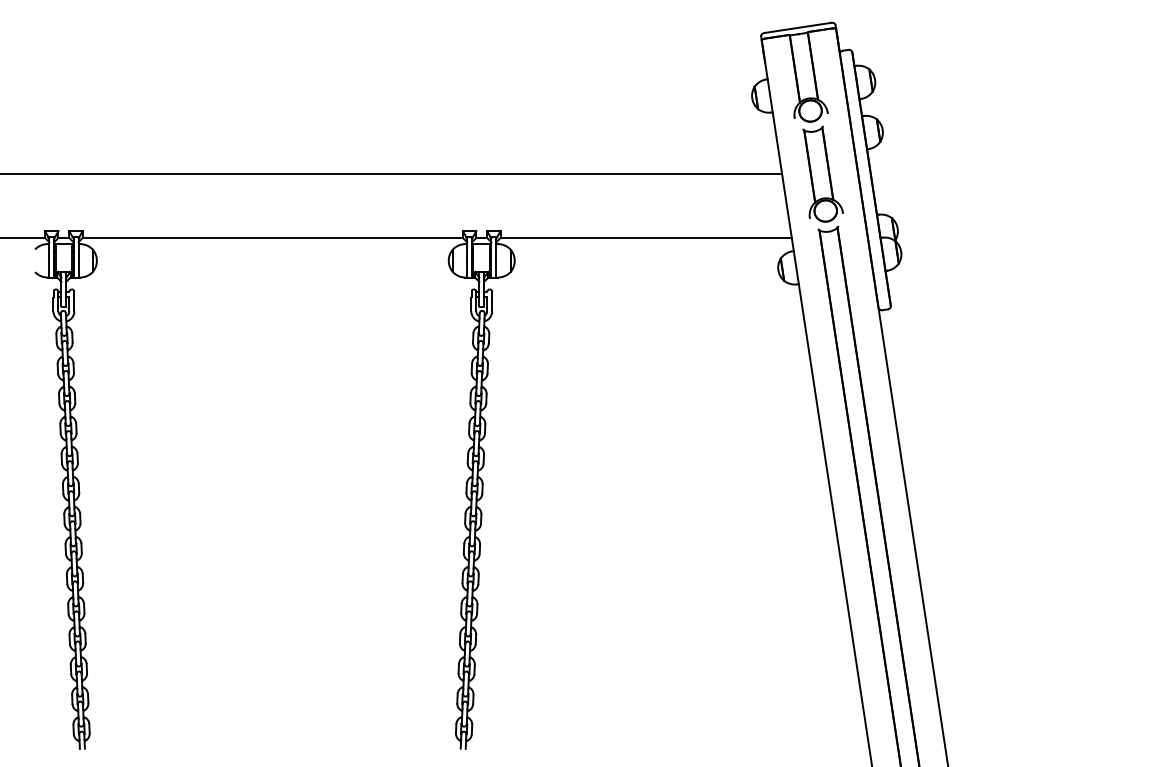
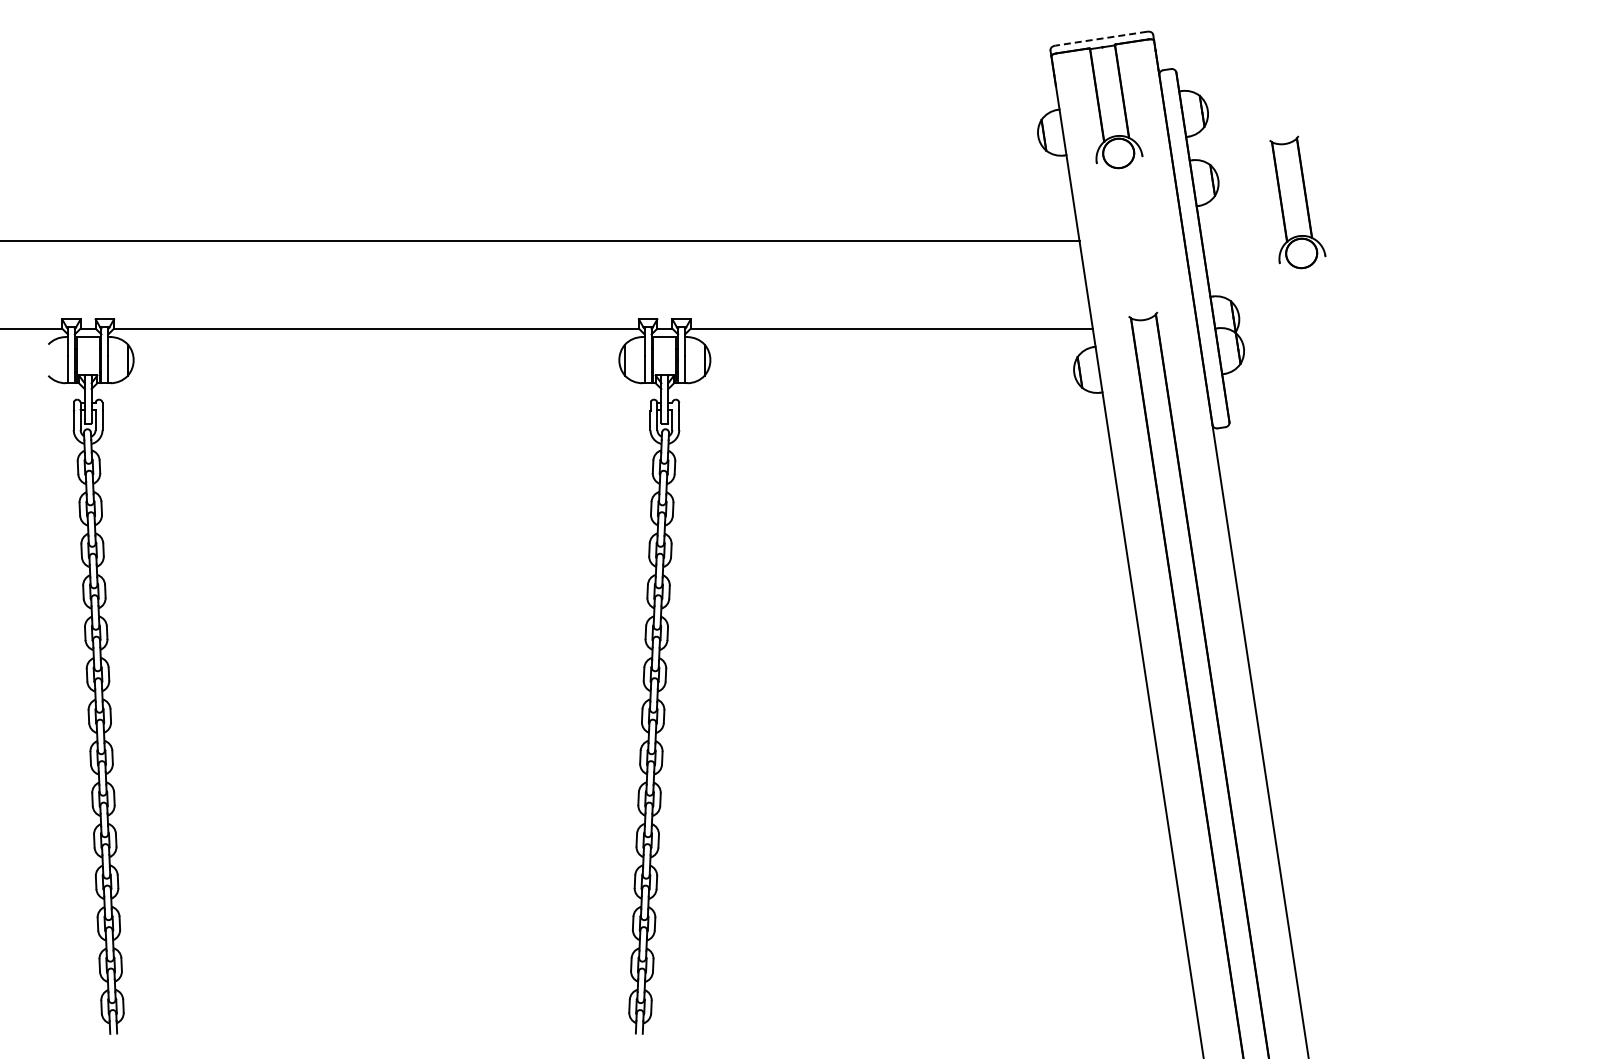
line: (797, 27) -> (1100, 38), solid -> dashed
part: (822, 174) -> (1297, 202), moved

